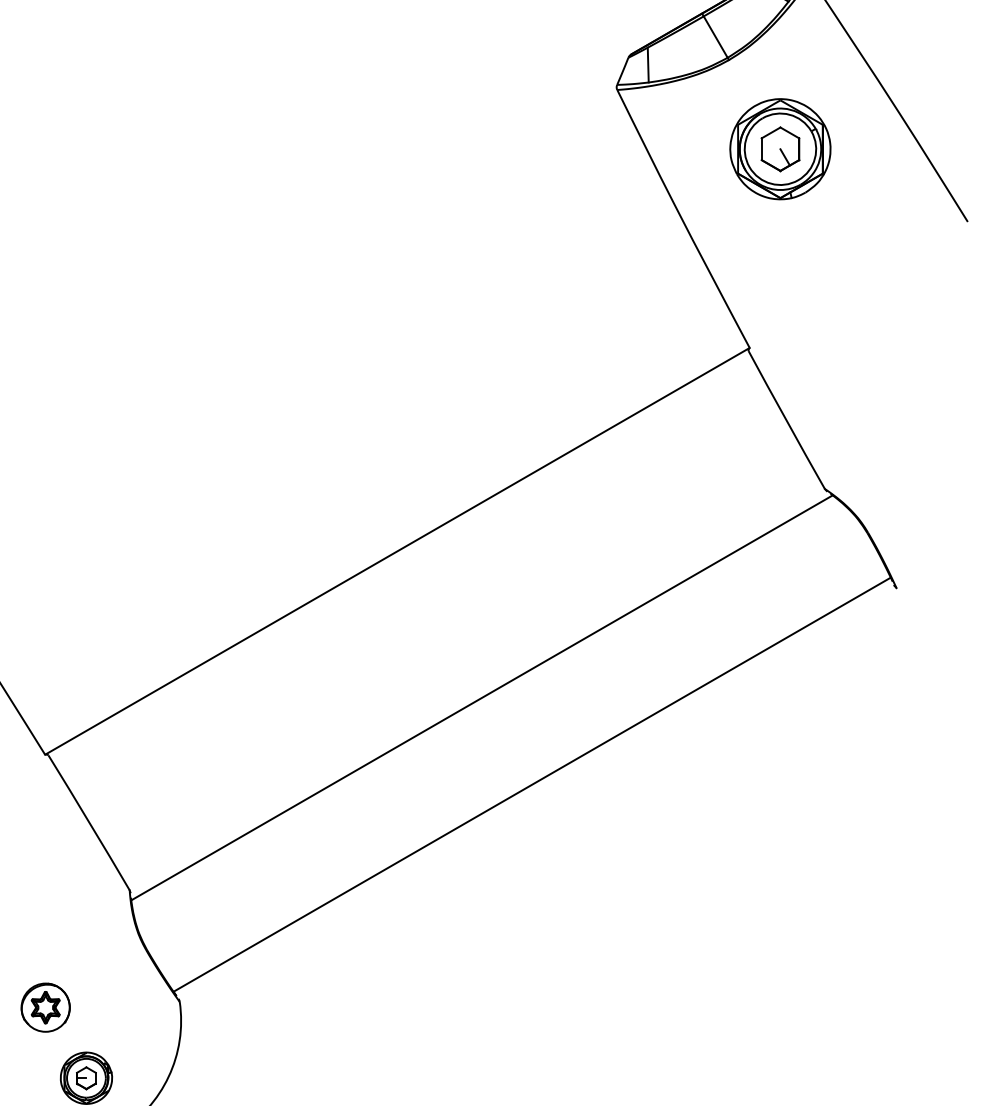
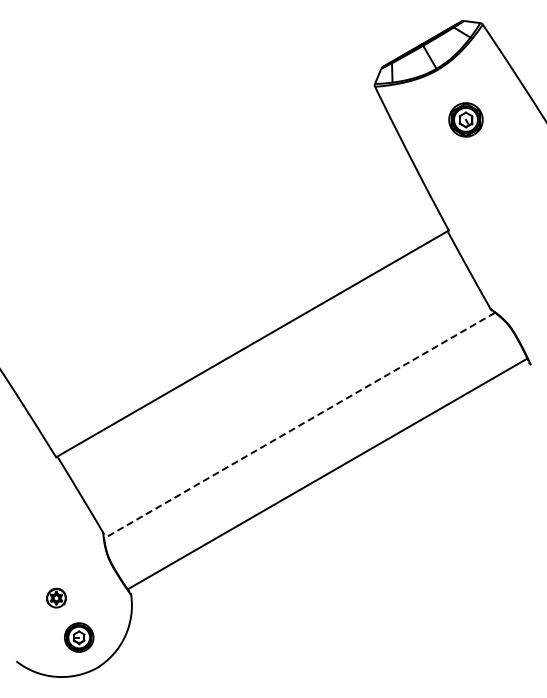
part: (779, 148) -> (465, 119), size x0.6
line: (481, 697) -> (299, 425), solid -> dashed
part: (45, 1006) -> (56, 597), size x0.7

